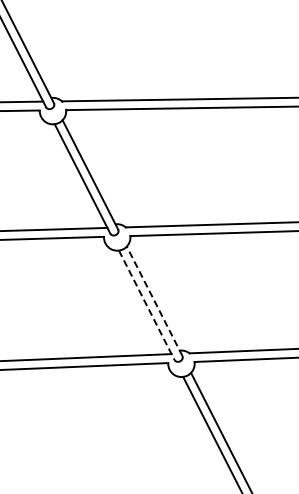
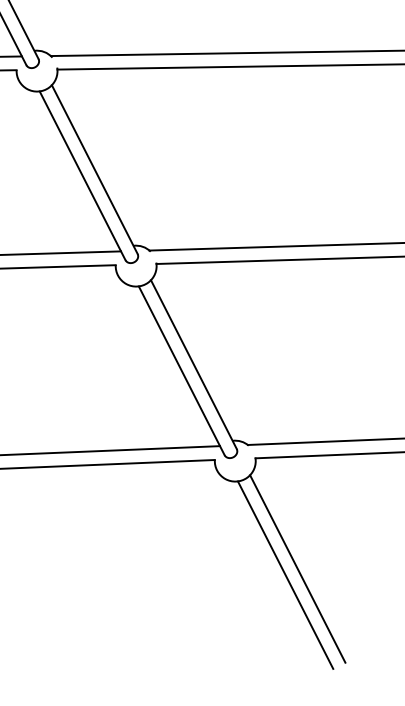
line: (154, 300) -> (193, 363), dashed -> solid
line: (146, 305) -> (181, 371), dashed -> solid

